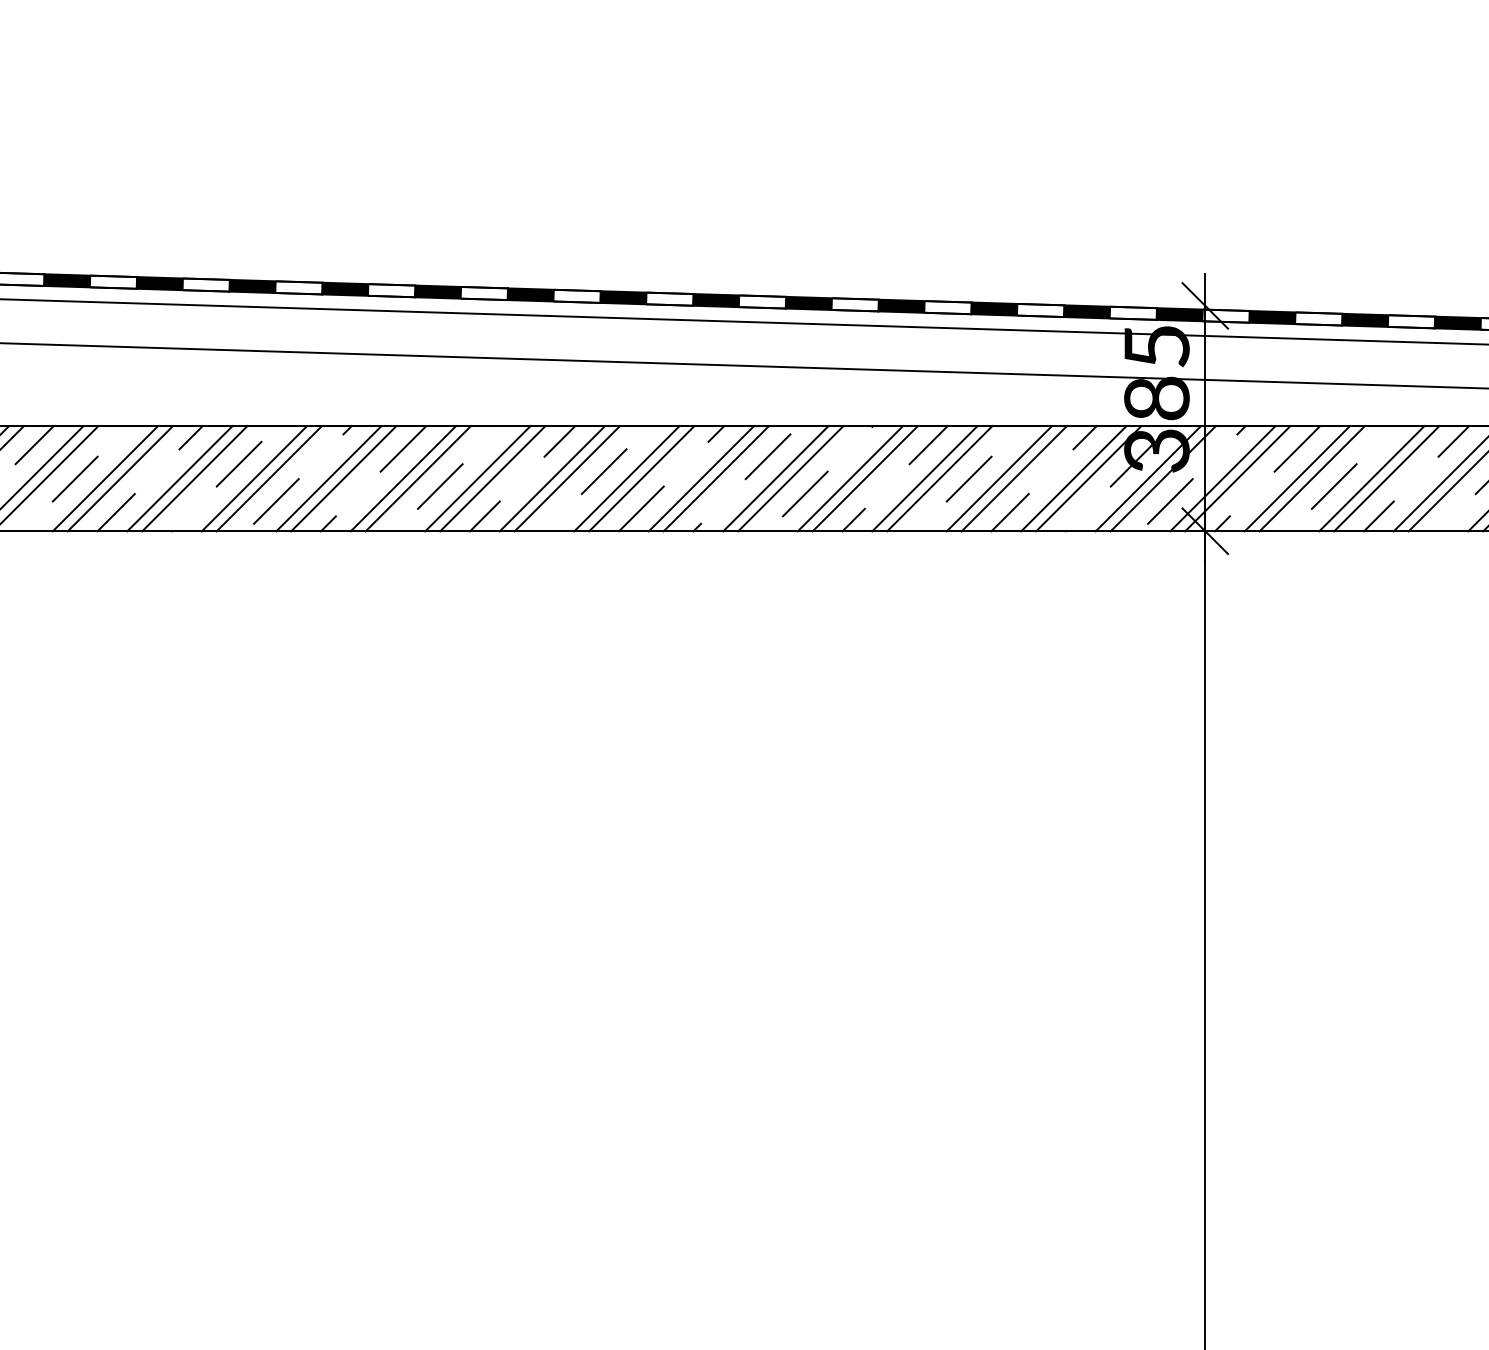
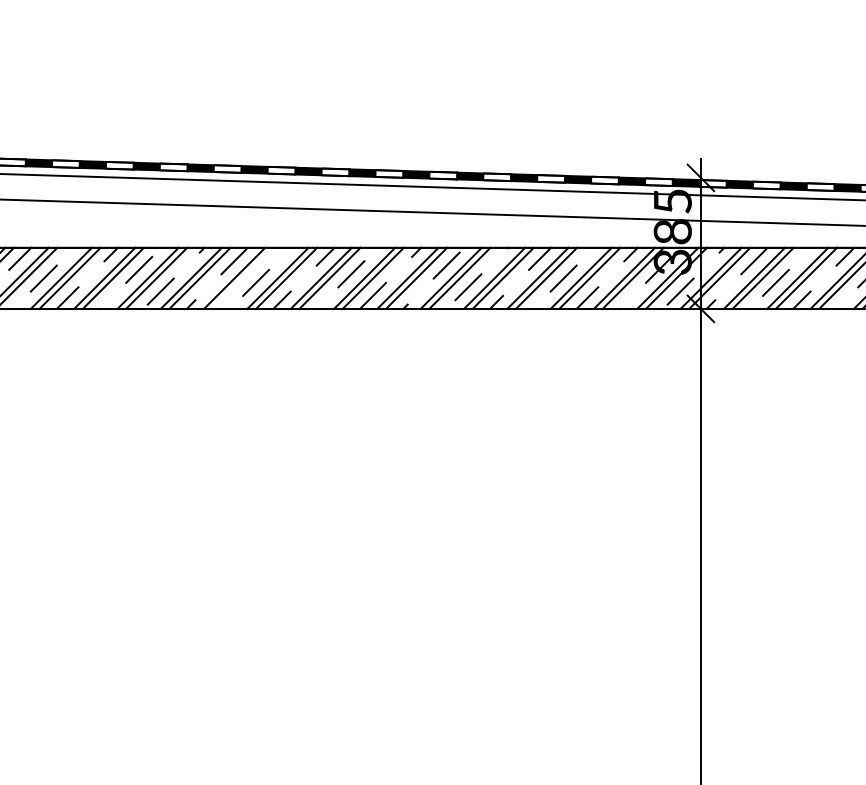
line: (416, 477) -> (242, 277), removed

